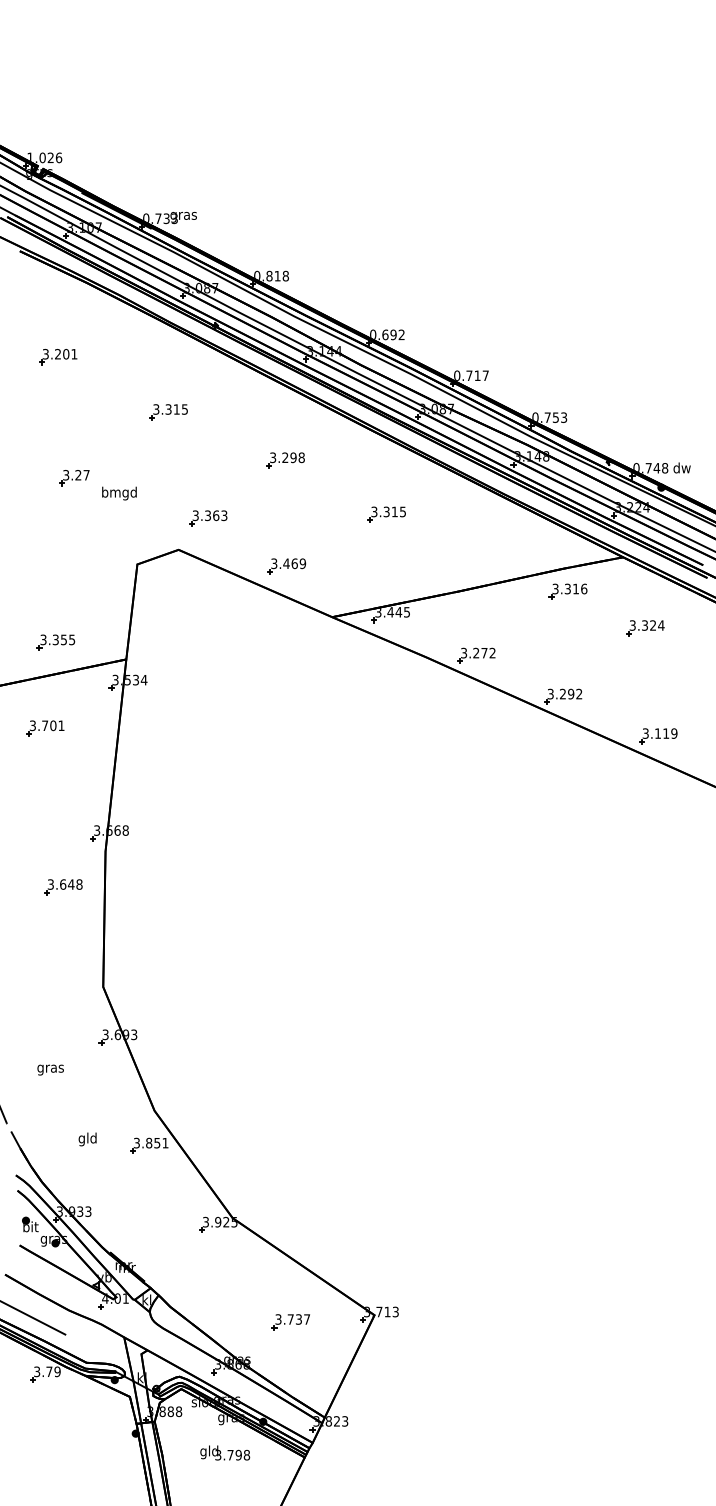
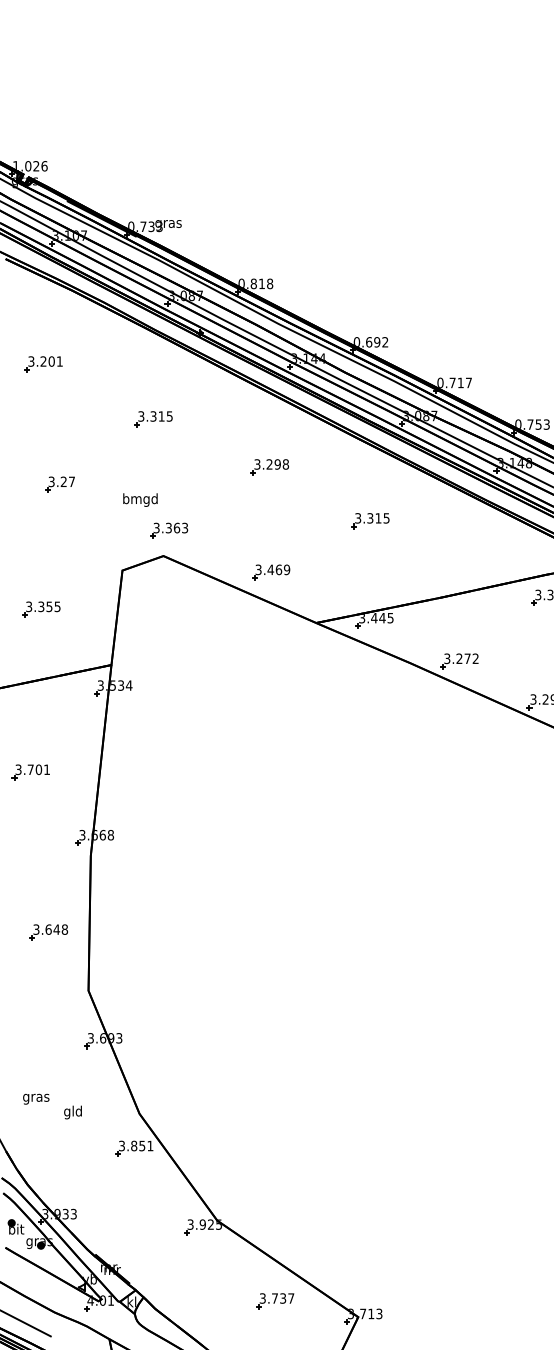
text: (119, 493) -> (140, 500), moved
part: (208, 518) -> (169, 530), moved
part: (55, 642) -> (41, 609), moved
part: (45, 728) -> (31, 772), moved
part: (63, 887) -> (49, 932), moved
text: (50, 1069) -> (36, 1098), moved
text: (87, 1139) -> (72, 1112), moved
part: (290, 1322) -> (274, 1301), moved

